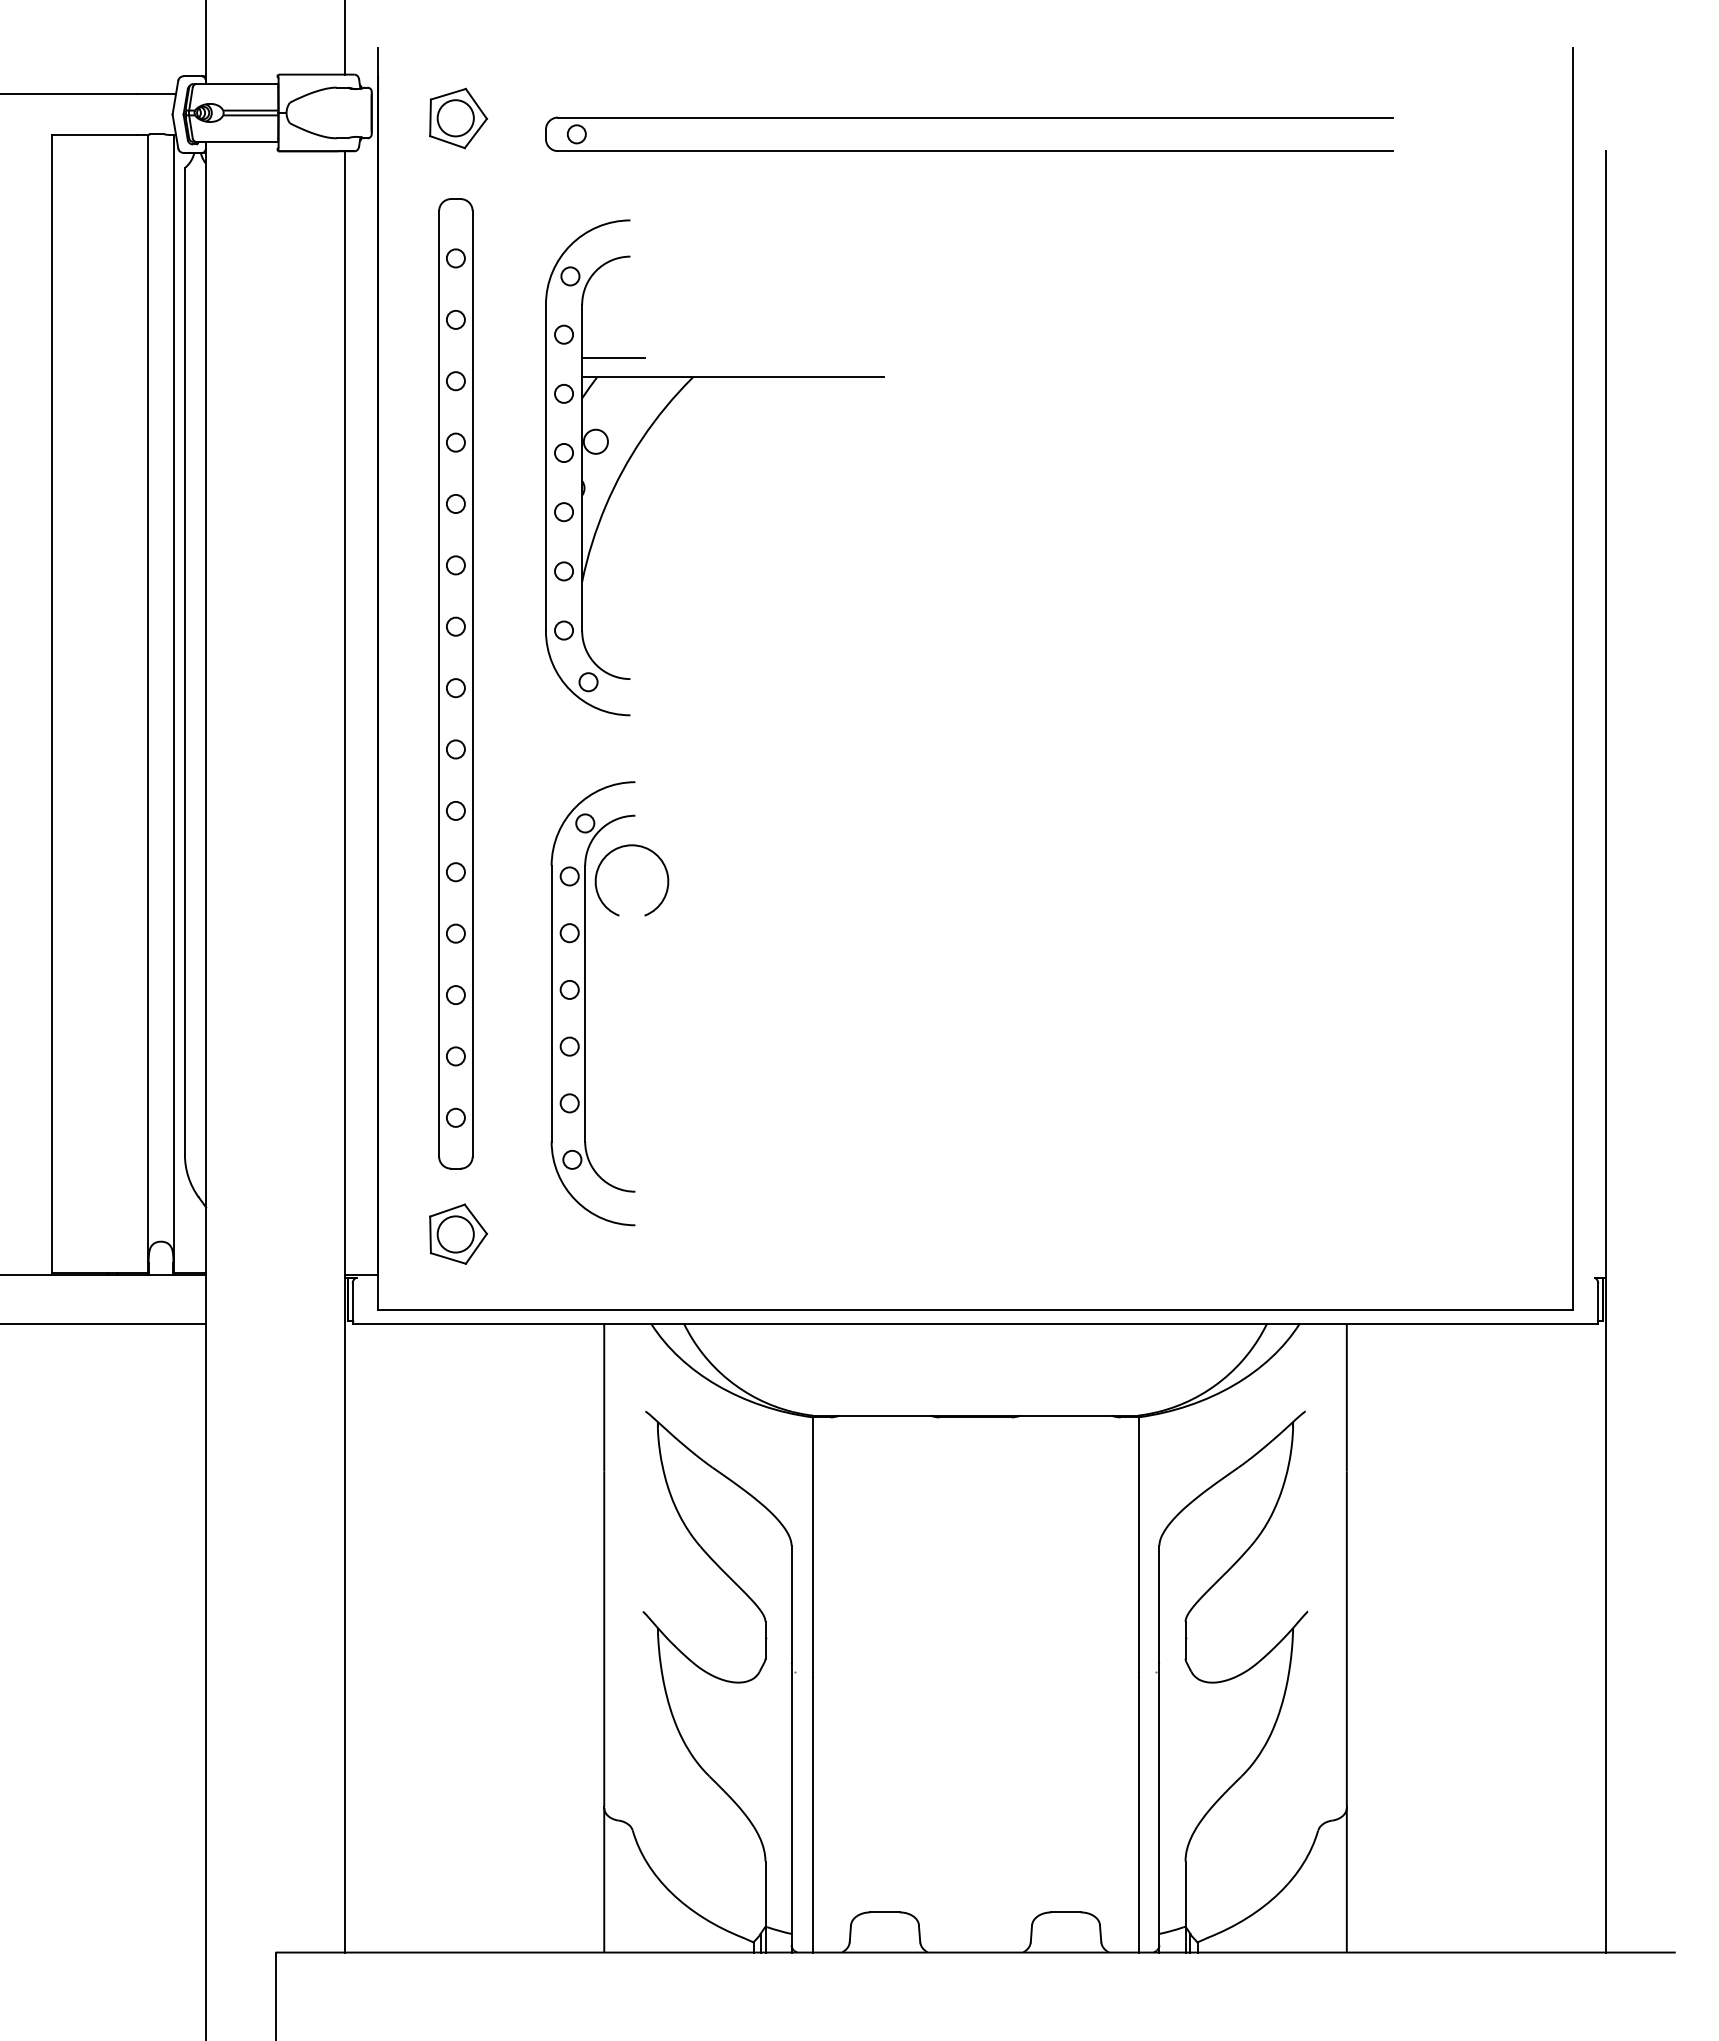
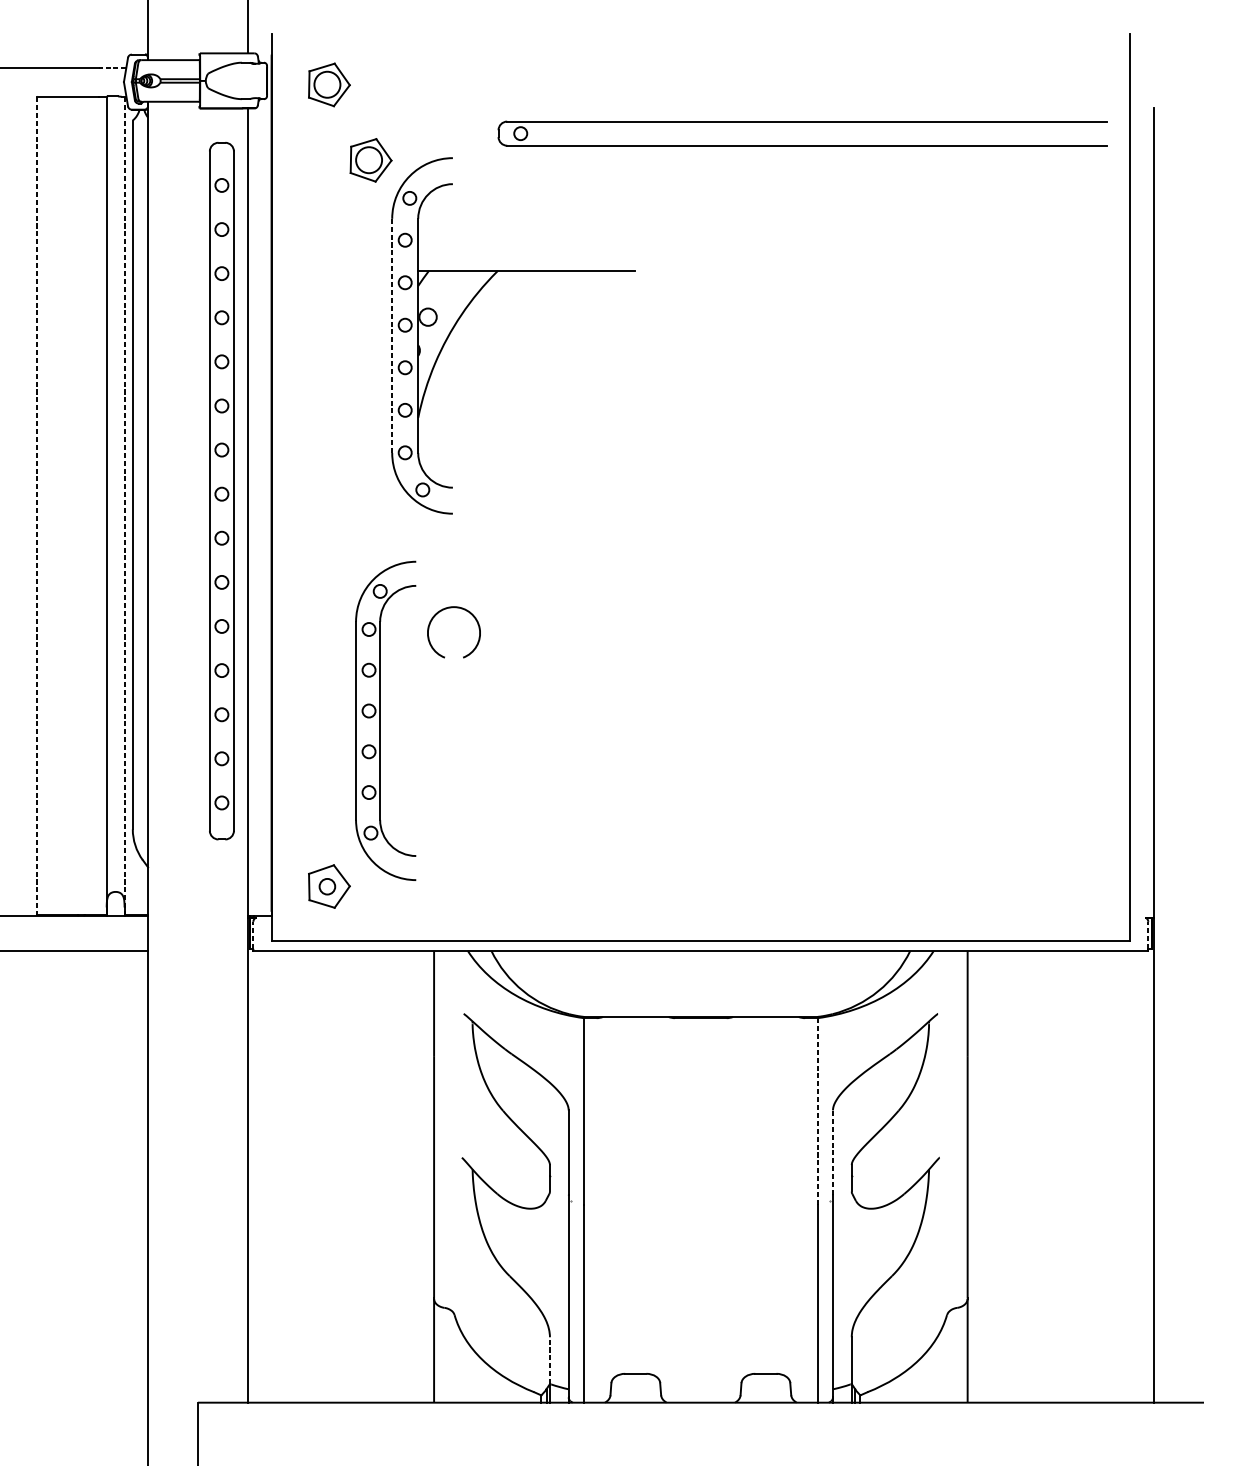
line: (156, 94) -> (112, 67), solid -> dashed
part: (969, 118) -> (802, 122), moved
part: (516, 223) -> (371, 160), added
line: (613, 358) -> (440, 257), removed
line: (545, 467) -> (391, 335), solid -> dashed
part: (455, 683) -> (221, 490), moved
line: (51, 704) -> (36, 505), solid -> dashed
line: (173, 704) -> (124, 505), solid -> dashed
part: (585, 1003) -> (380, 720), moved
circle: (455, 1234) -> (327, 886), size x0.6
line: (352, 1302) -> (253, 935), solid -> dashed
line: (1598, 1302) -> (1148, 935), solid -> dashed
line: (1138, 1547) -> (817, 1111), solid -> dashed
line: (1159, 1604) -> (833, 1152), solid -> dashed
line: (765, 1894) -> (549, 1360), solid -> dashed

